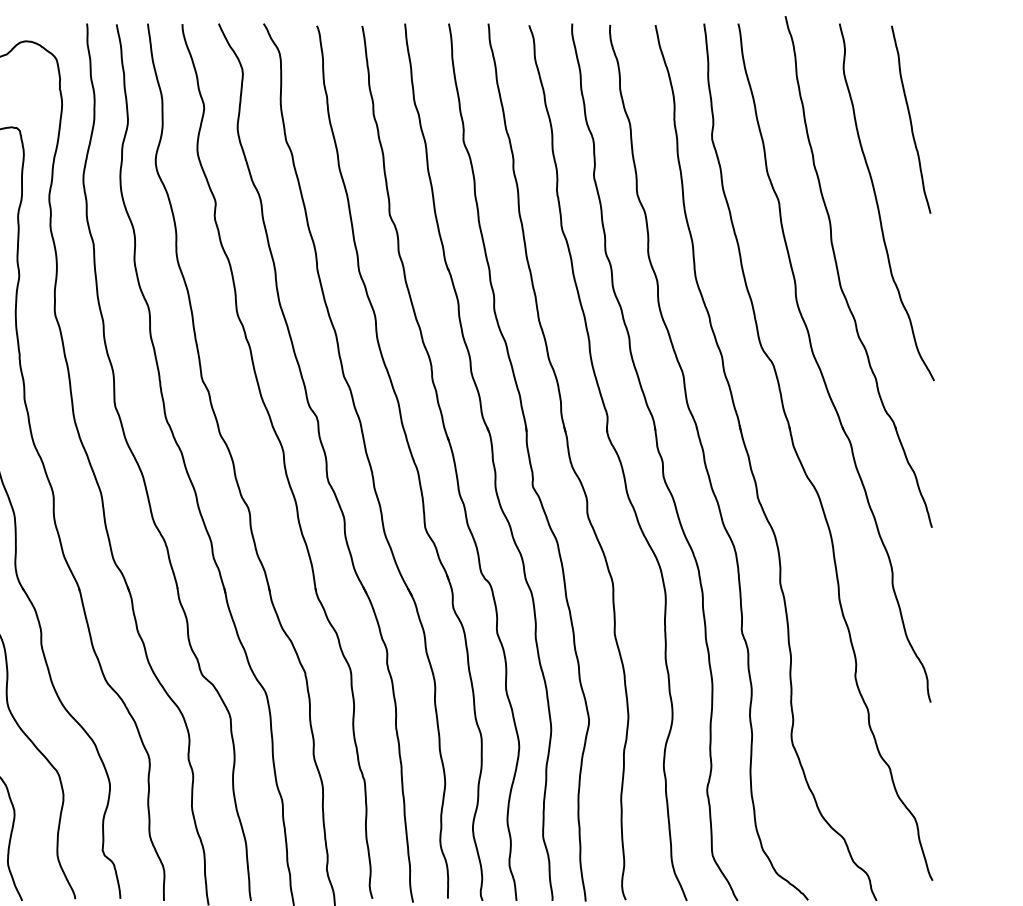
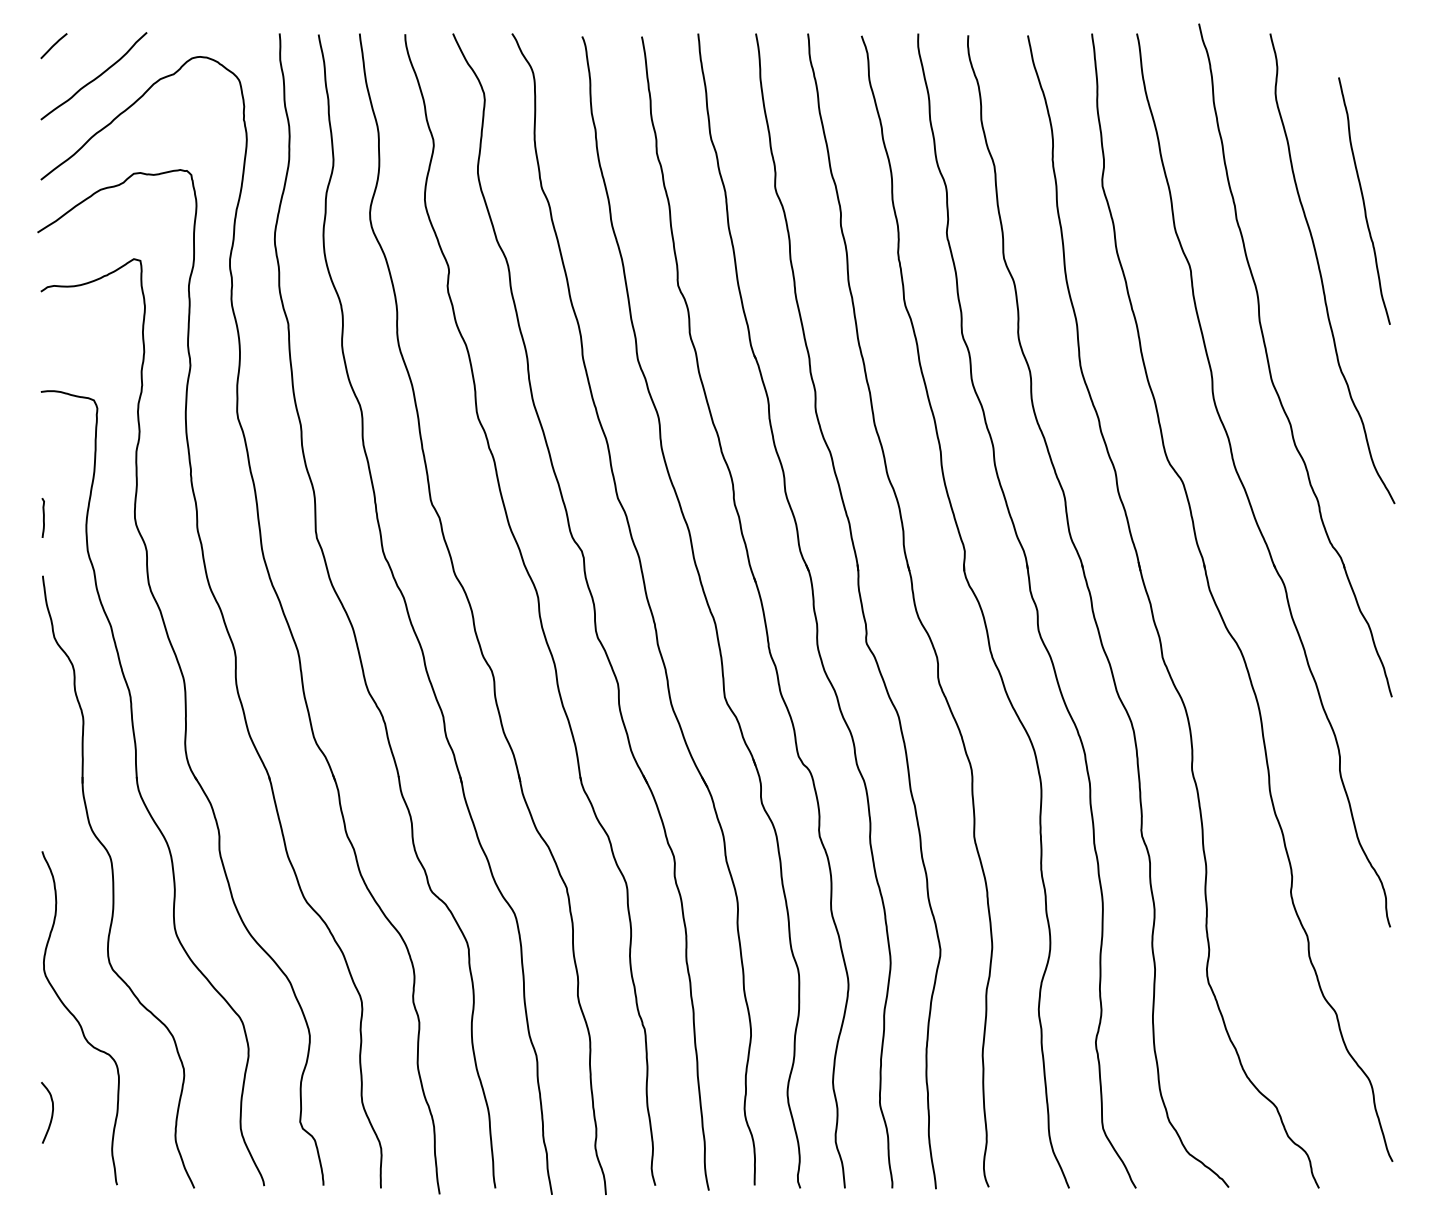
curve: (911, 119) -> (1364, 200), moved

